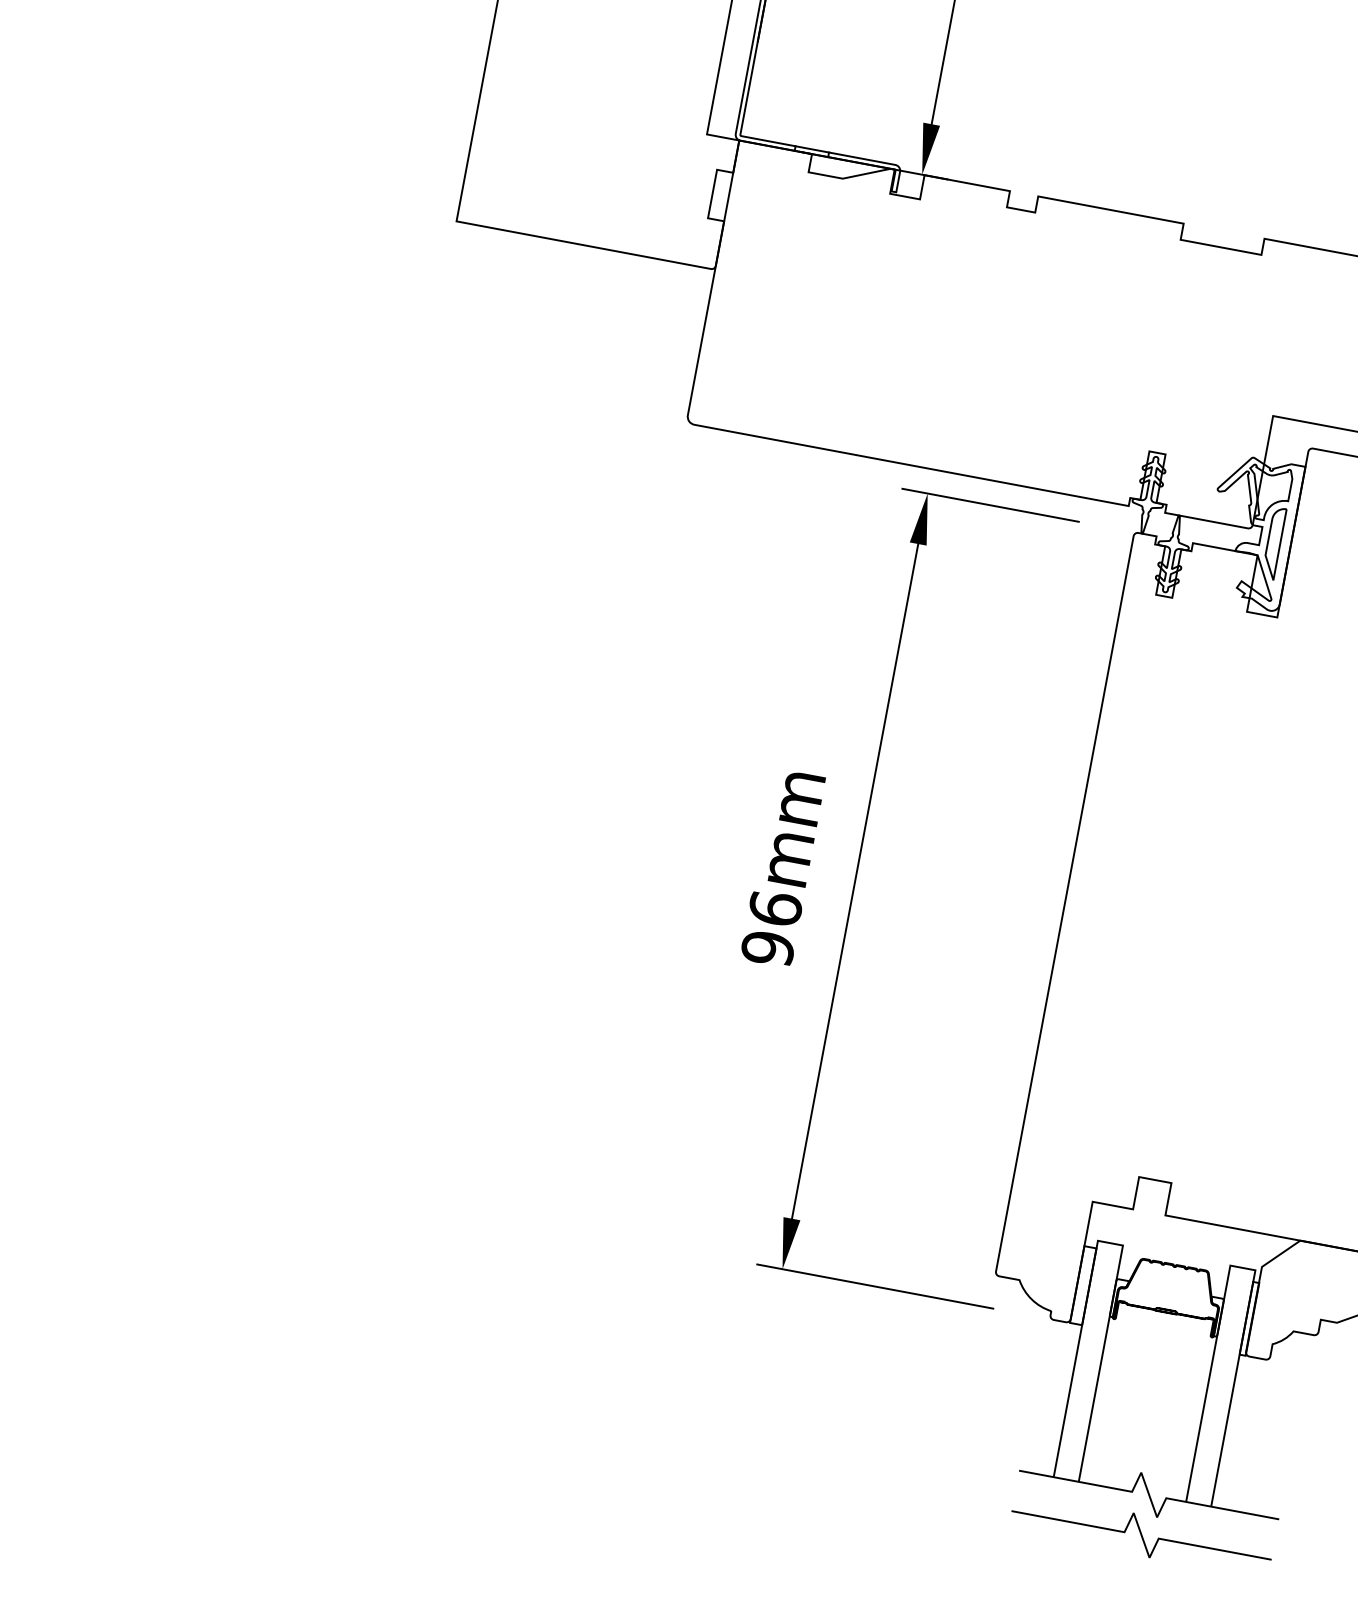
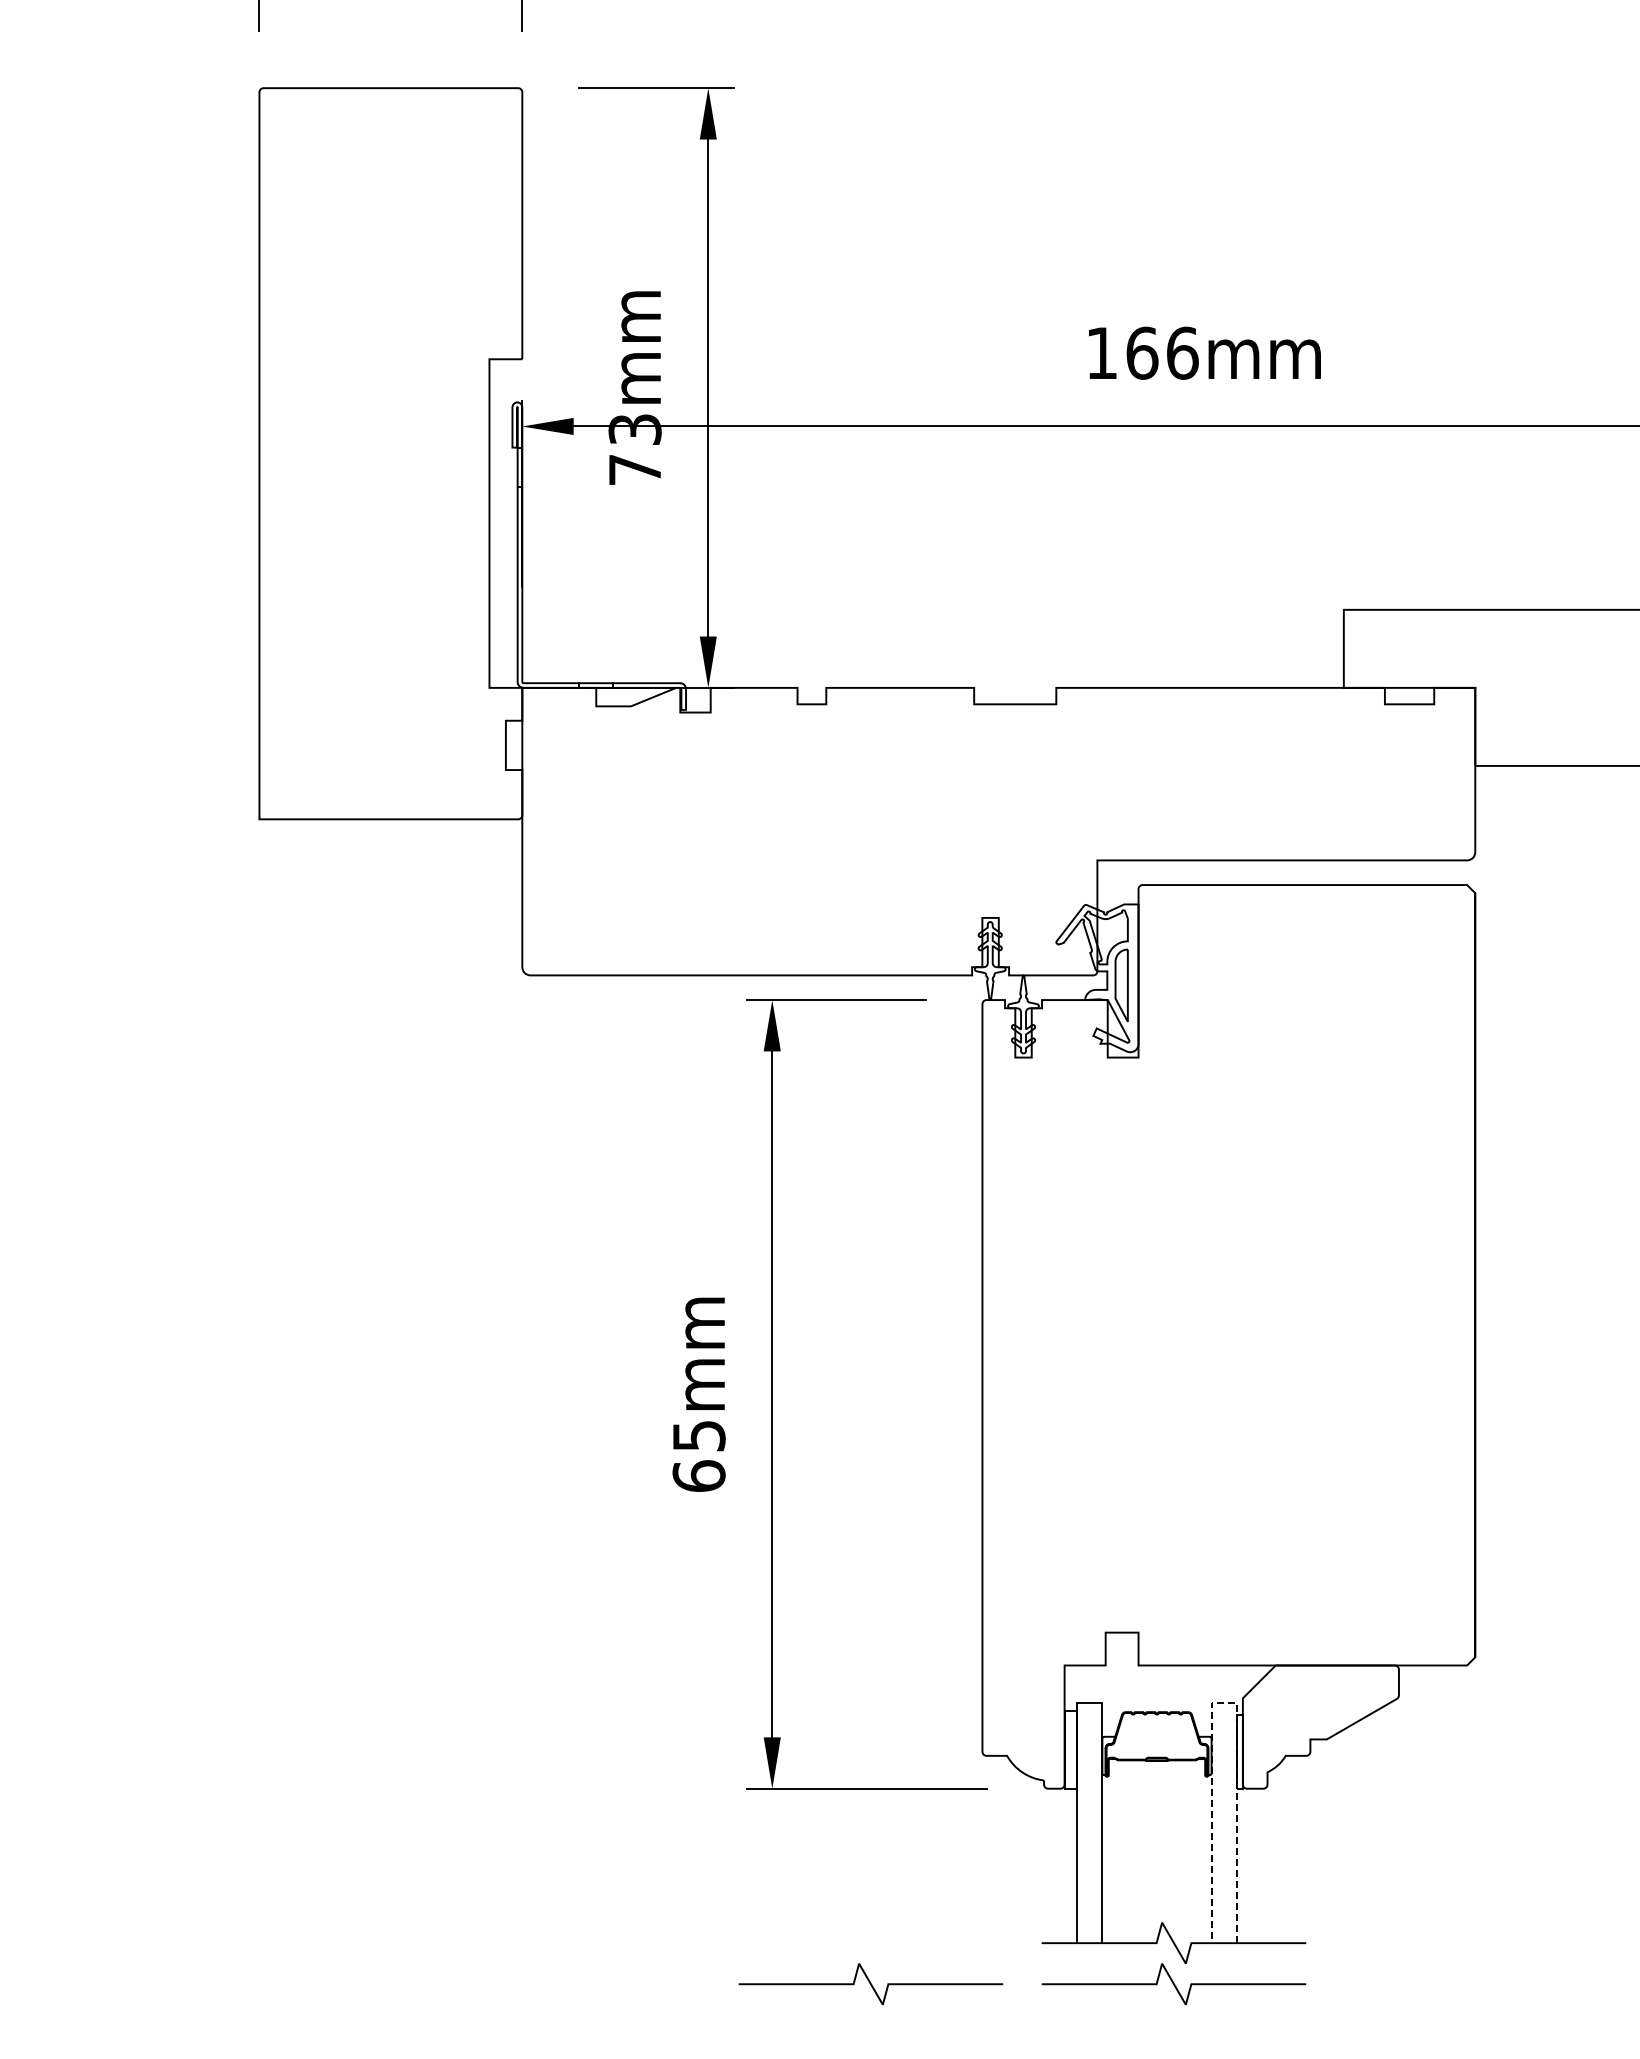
text: (771, 927) -> (698, 1455), 96mm -> 65mm
line: (1243, 1267) -> (1224, 1702), solid -> dashed
curve: (843, 1479) -> (870, 1984), added

